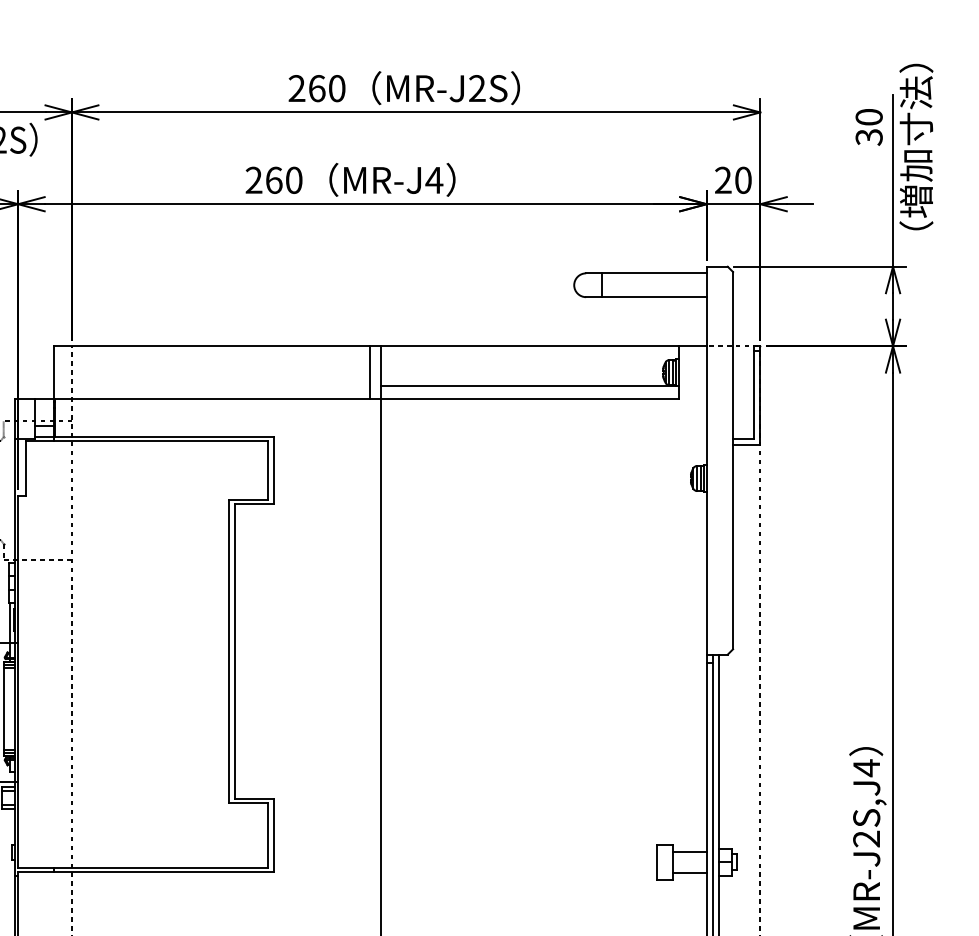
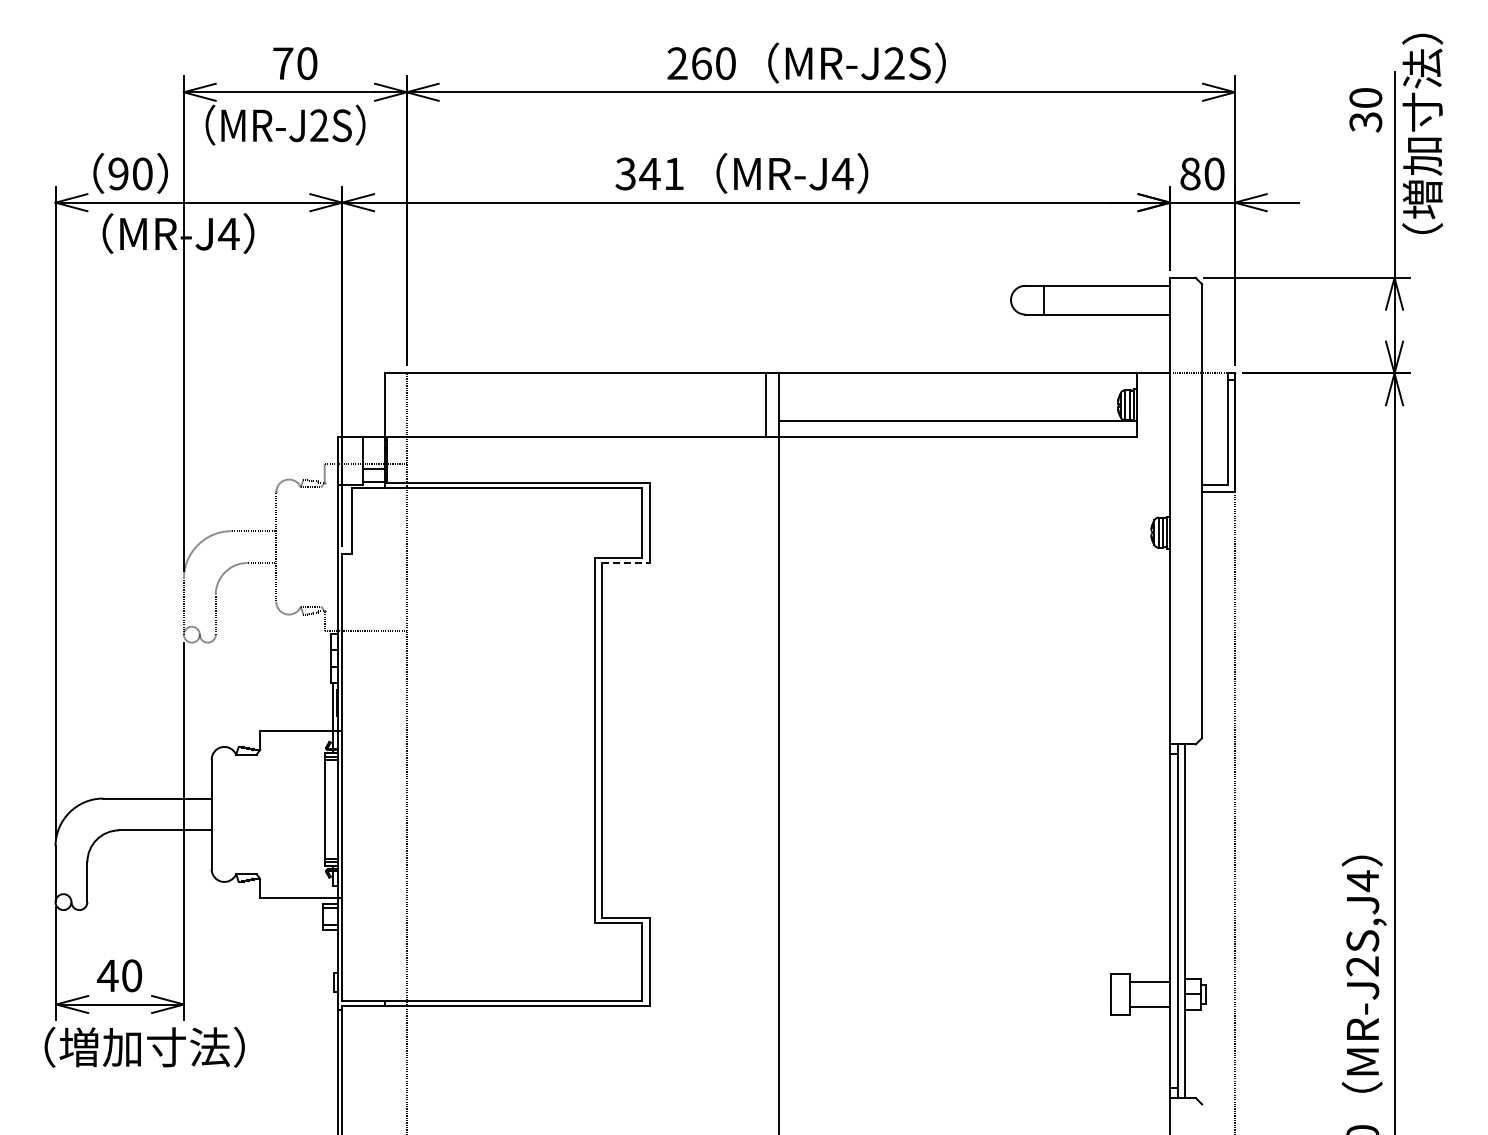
text: (273, 179) -> (649, 173), 260 -> 341
text: (723, 179) -> (1190, 173), 20 -> 80
line: (254, 503) -> (626, 562), solid -> dashed

